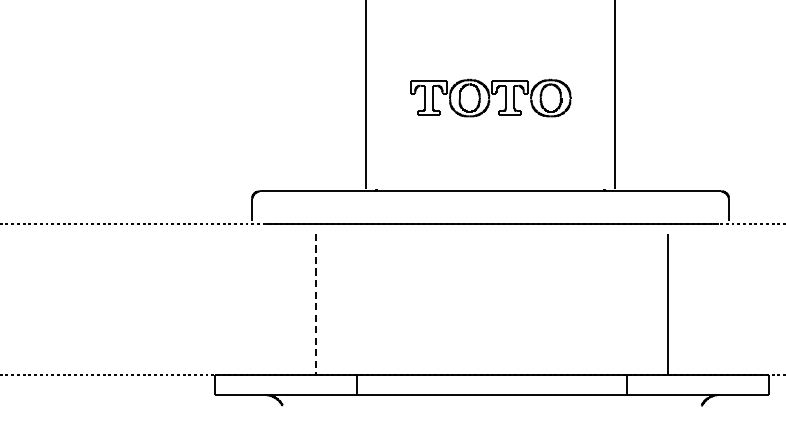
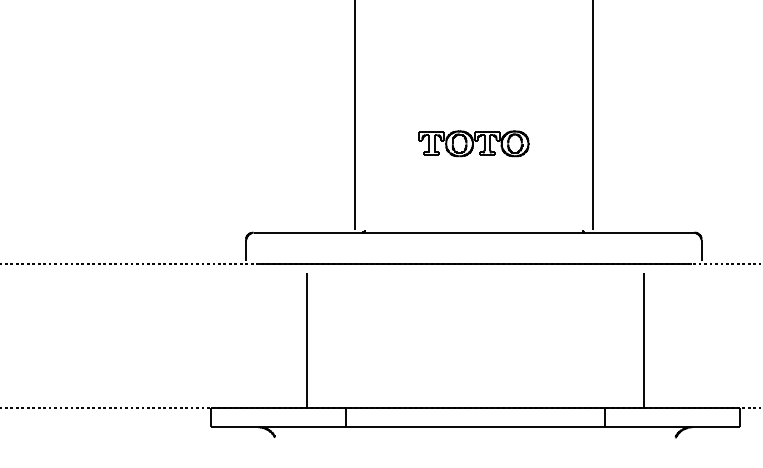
part: (490, 97) -> (473, 143), size x0.71
line: (316, 305) -> (307, 341), dashed -> solid

